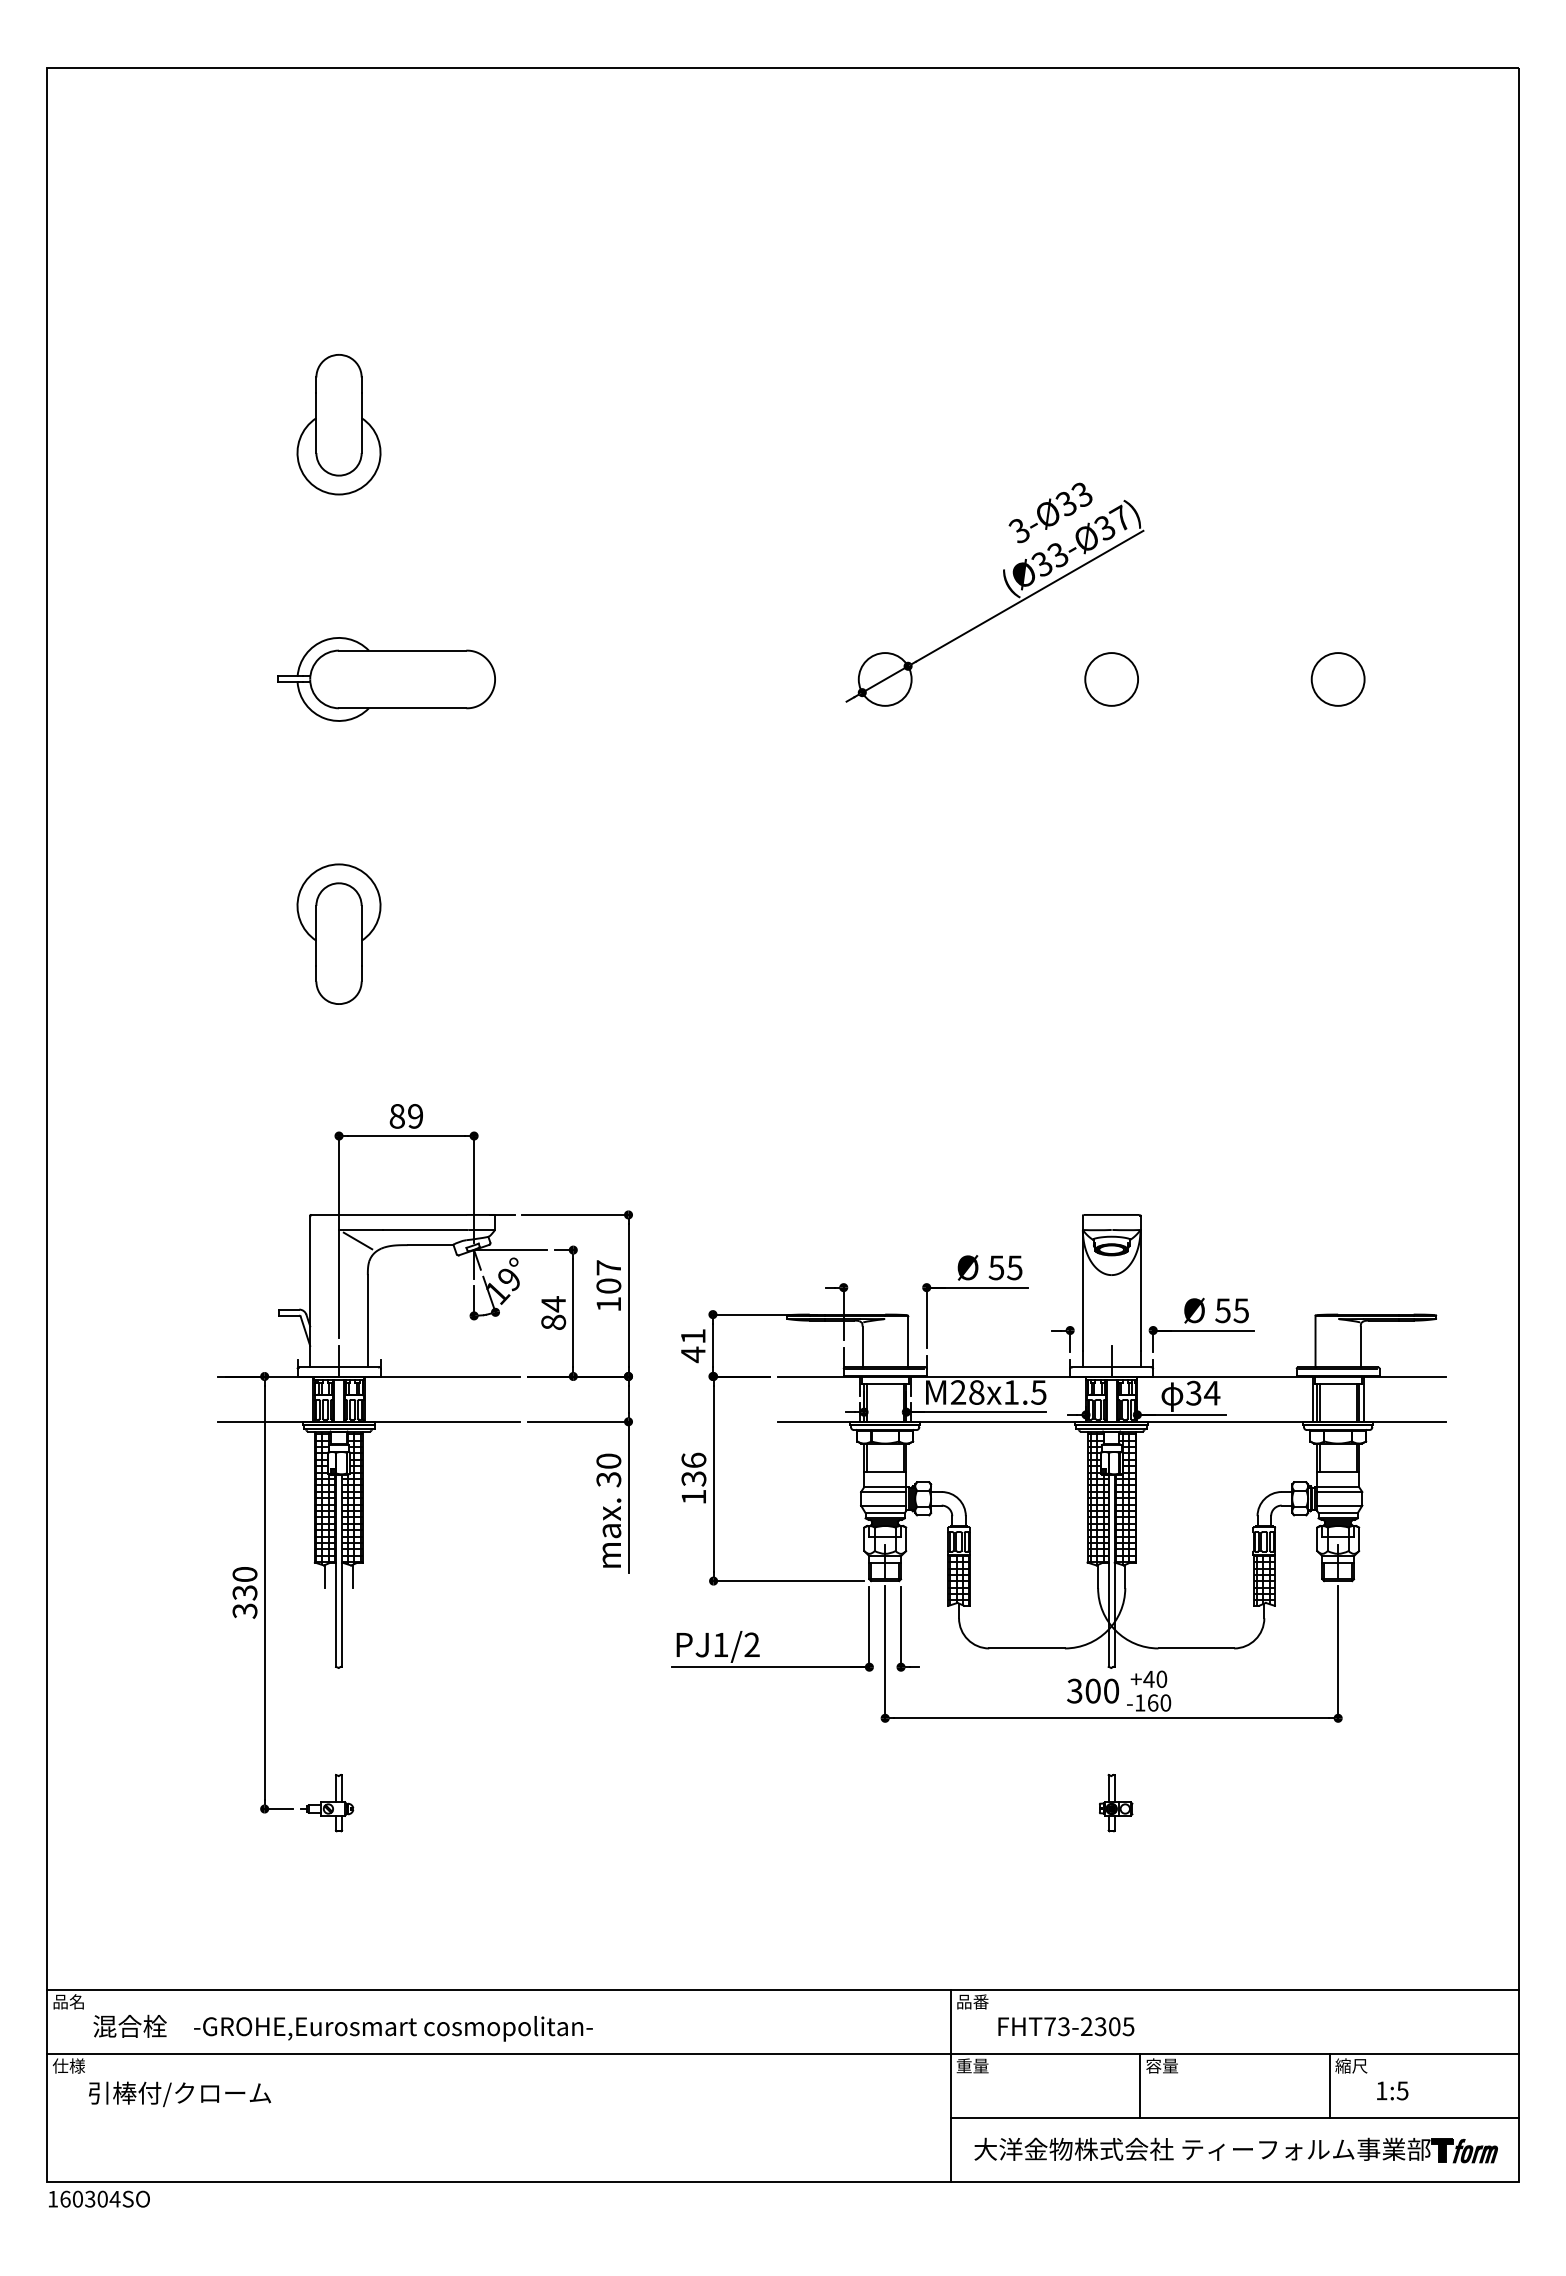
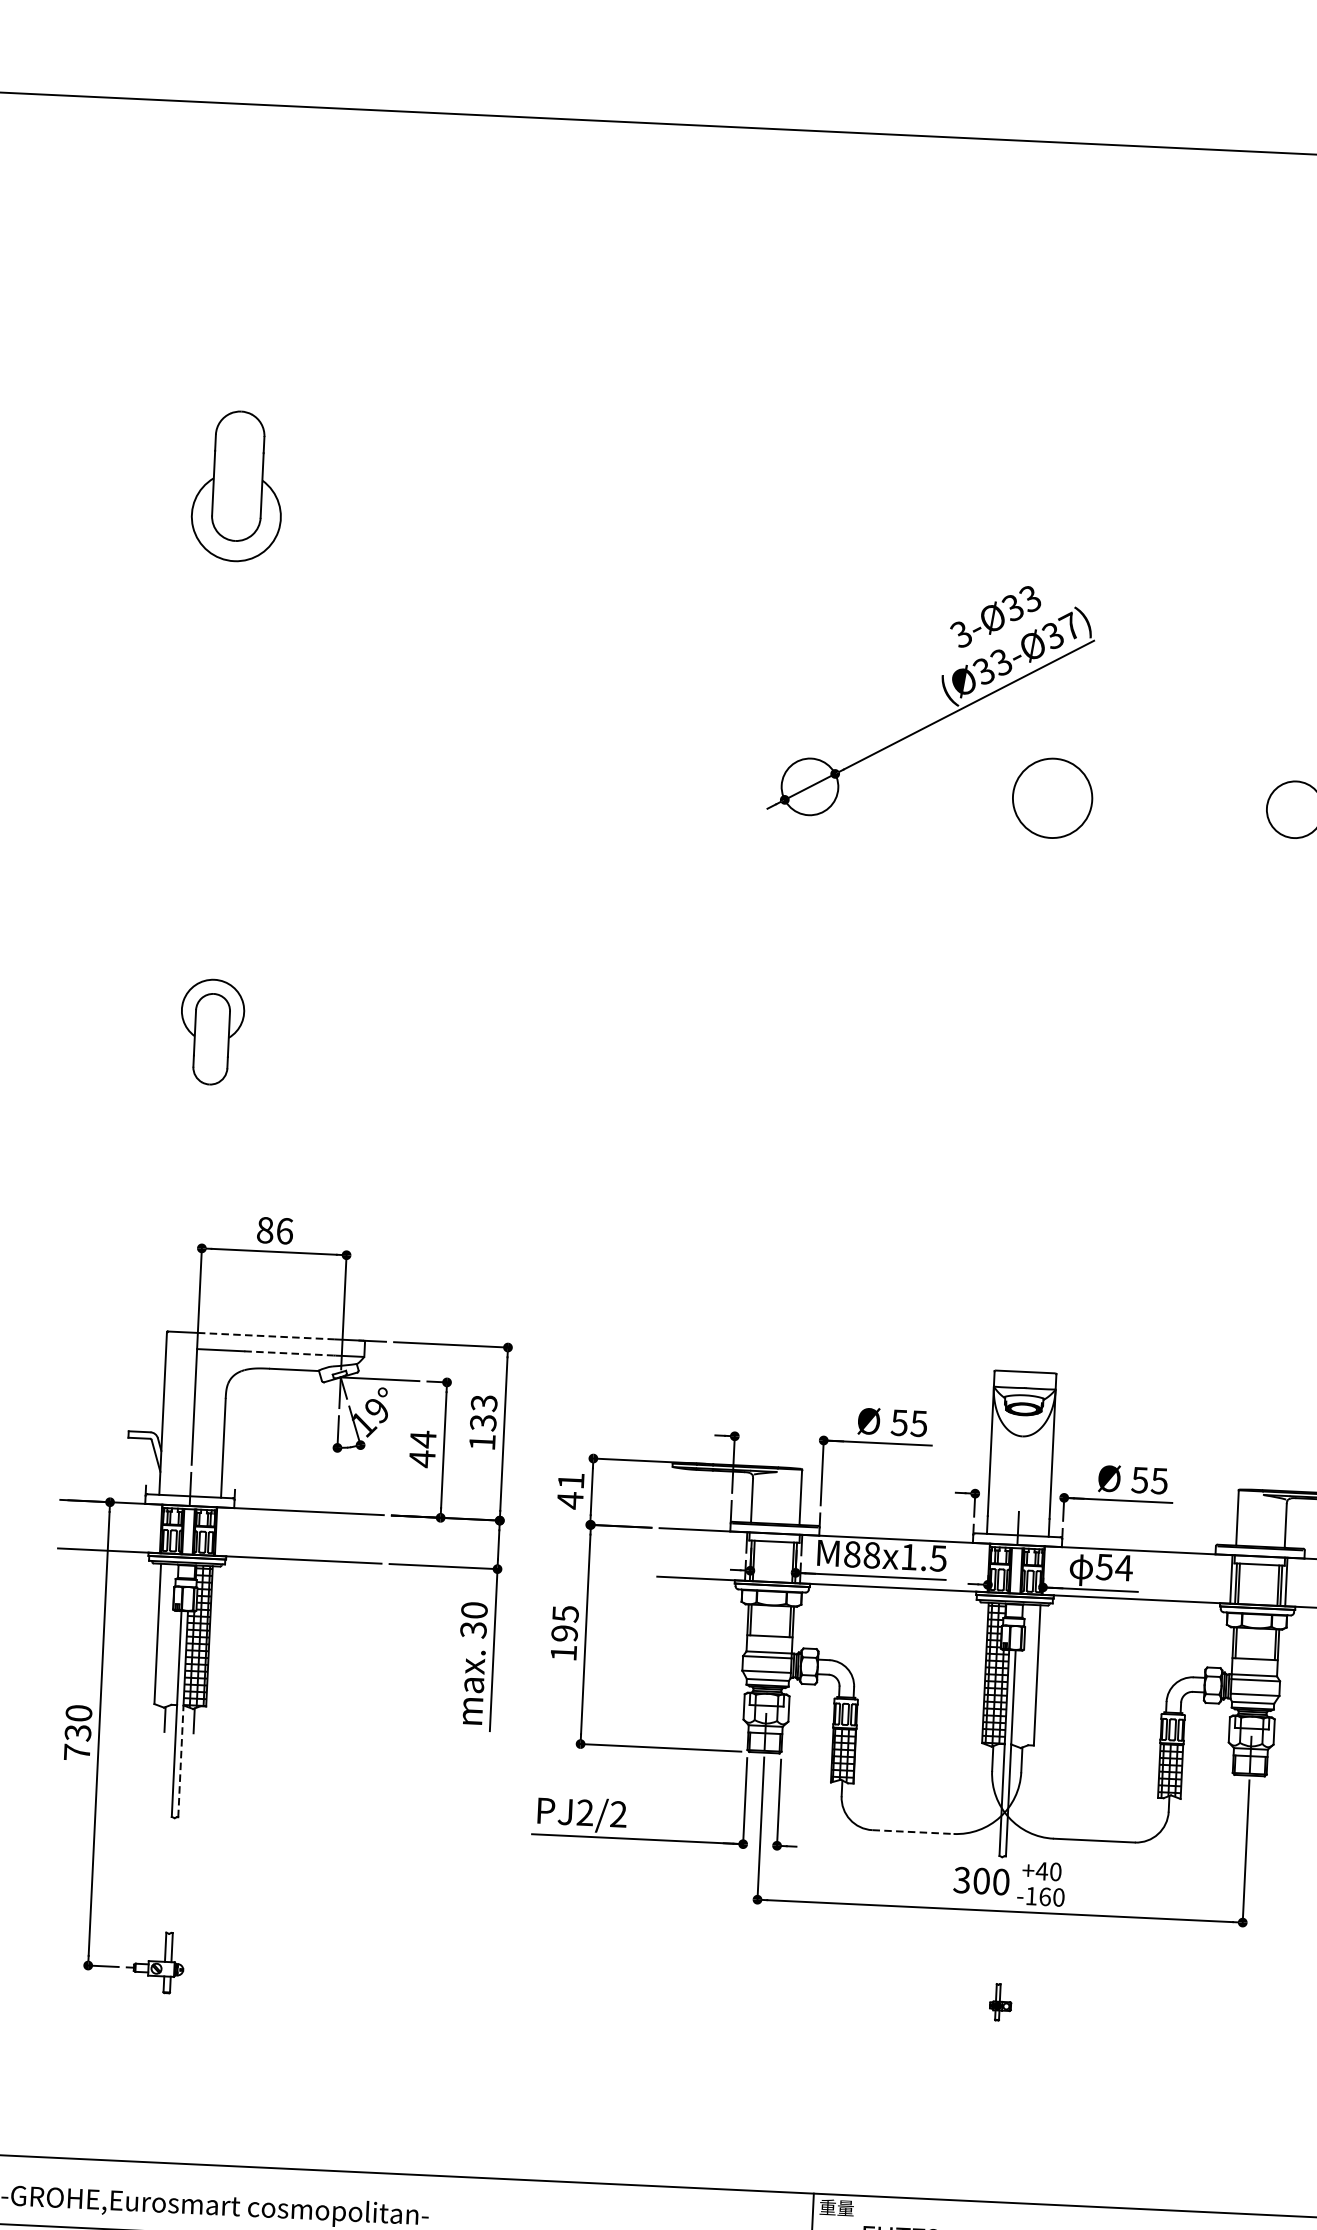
part: (386, 679) -> (275, 761), removed
circle: (1111, 679) -> (1052, 798), size x1.4
part: (338, 933) -> (211, 1031), size x0.7
text: (415, 1116) -> (284, 1231), 89 -> 86
line: (402, 1214) -> (265, 1335), solid -> dashed
line: (424, 1230) -> (288, 1353), solid -> dashed
line: (357, 1240) -> (216, 1361), removed
text: (608, 1276) -> (483, 1412), 107 -> 133
text: (553, 1322) -> (422, 1458), 84 -> 44
text: (958, 1392) -> (852, 1554), M28x1.5 -> M88x1.5
text: (1194, 1392) -> (1105, 1566), 34 -> 54
text: (693, 1469) -> (564, 1623), 136 -> 195
hatch: (325, 1497) -> (169, 1634), removed
hatch: (1124, 1498) -> (1024, 1676), removed
text: (244, 1610) -> (76, 1751), 330 -> 730
line: (342, 1614) -> (181, 1761), solid -> dashed
text: (720, 1644) -> (584, 1812), PJ1/2 -> PJ2/2
line: (1027, 1648) -> (913, 1832), solid -> dashed
part: (1116, 1803) -> (1000, 2002), size x0.6
text: (972, 2001) -> (836, 2207), 品番 -> 重量

